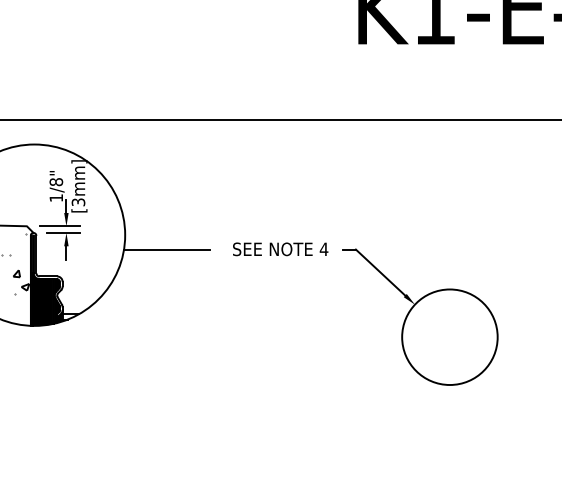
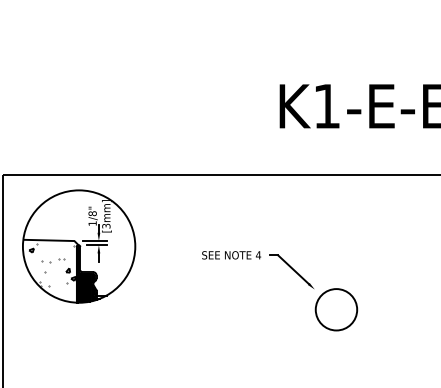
line: (165, 249) -> (160, 255), removed
circle: (449, 336) -> (336, 309), size x0.7

